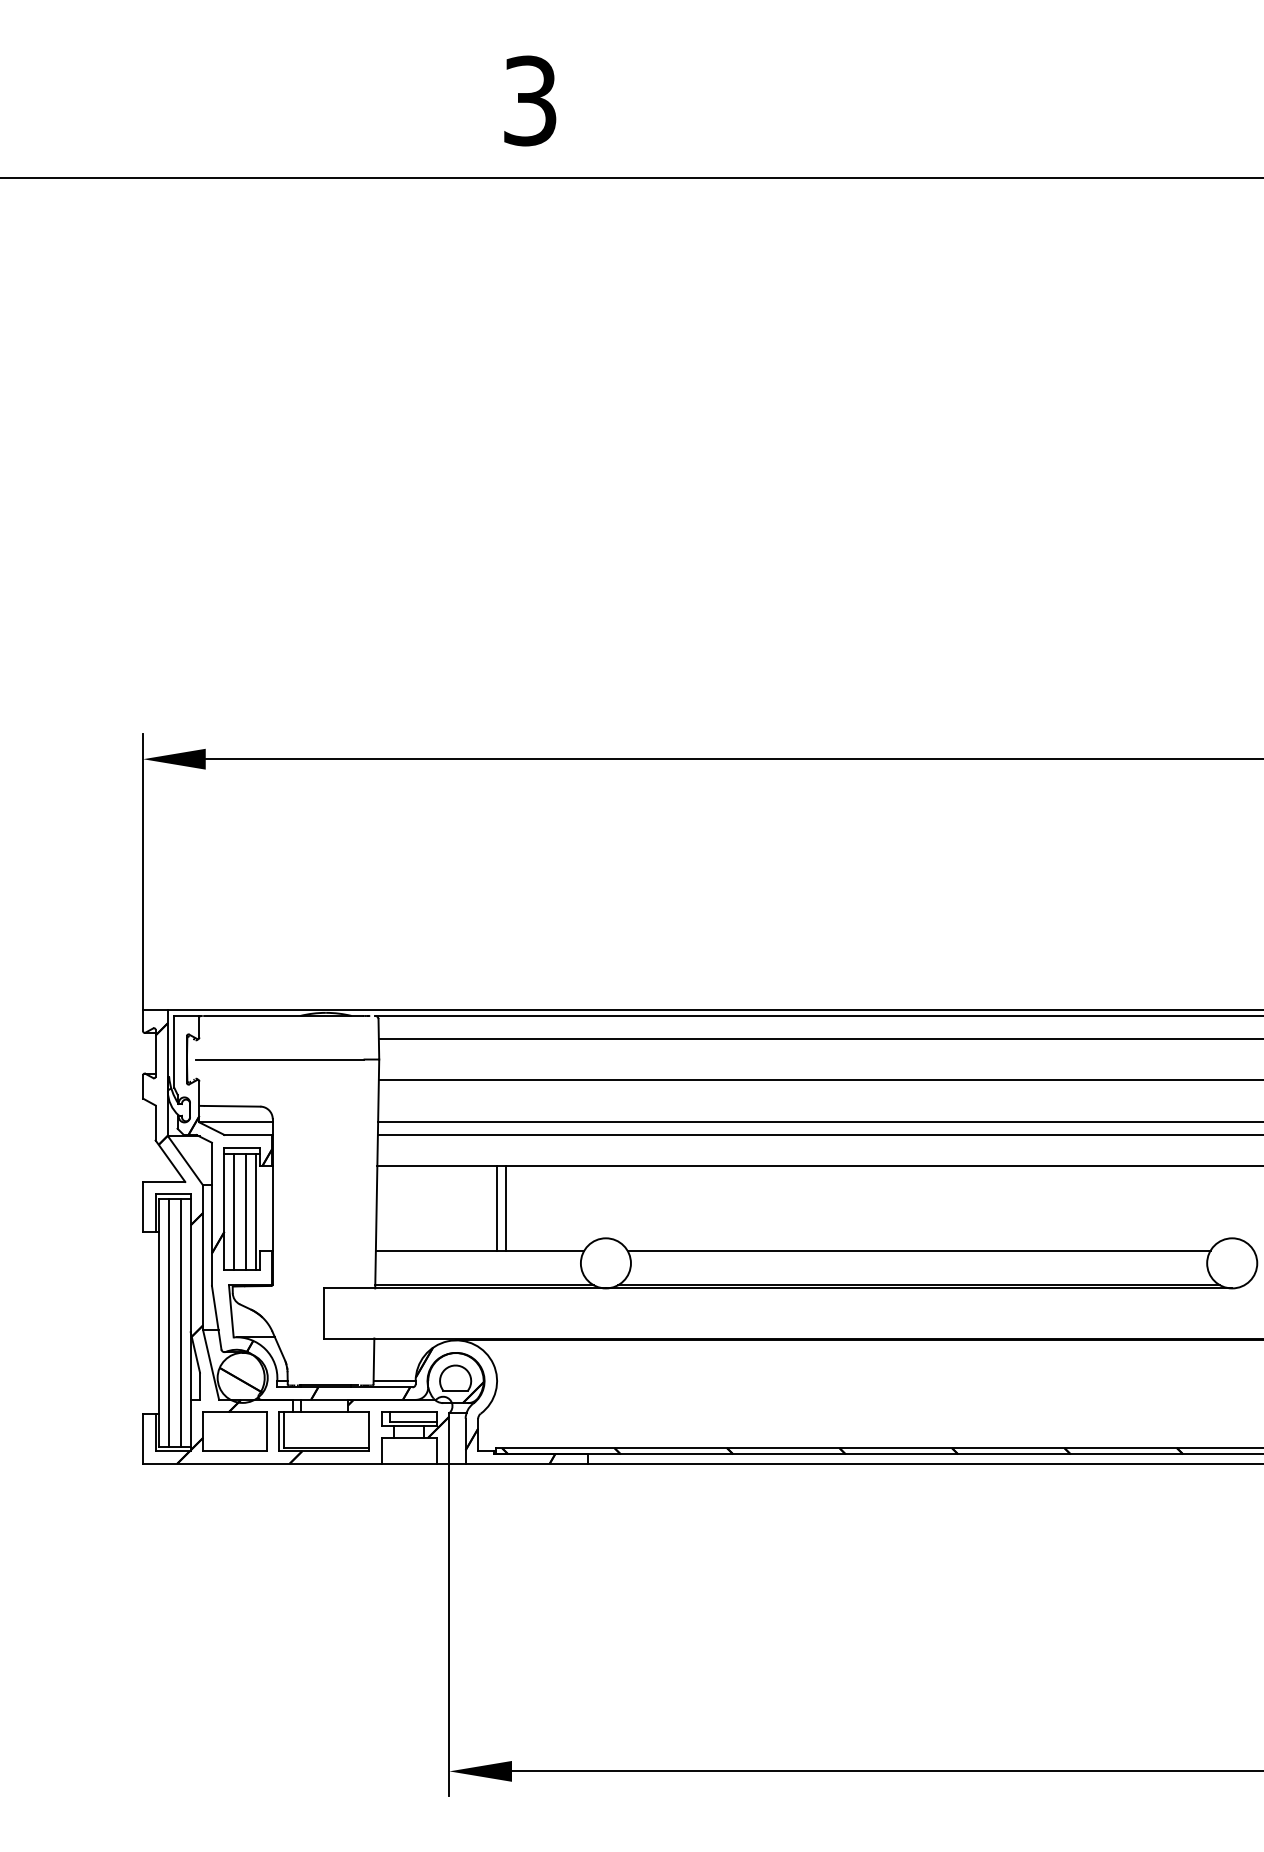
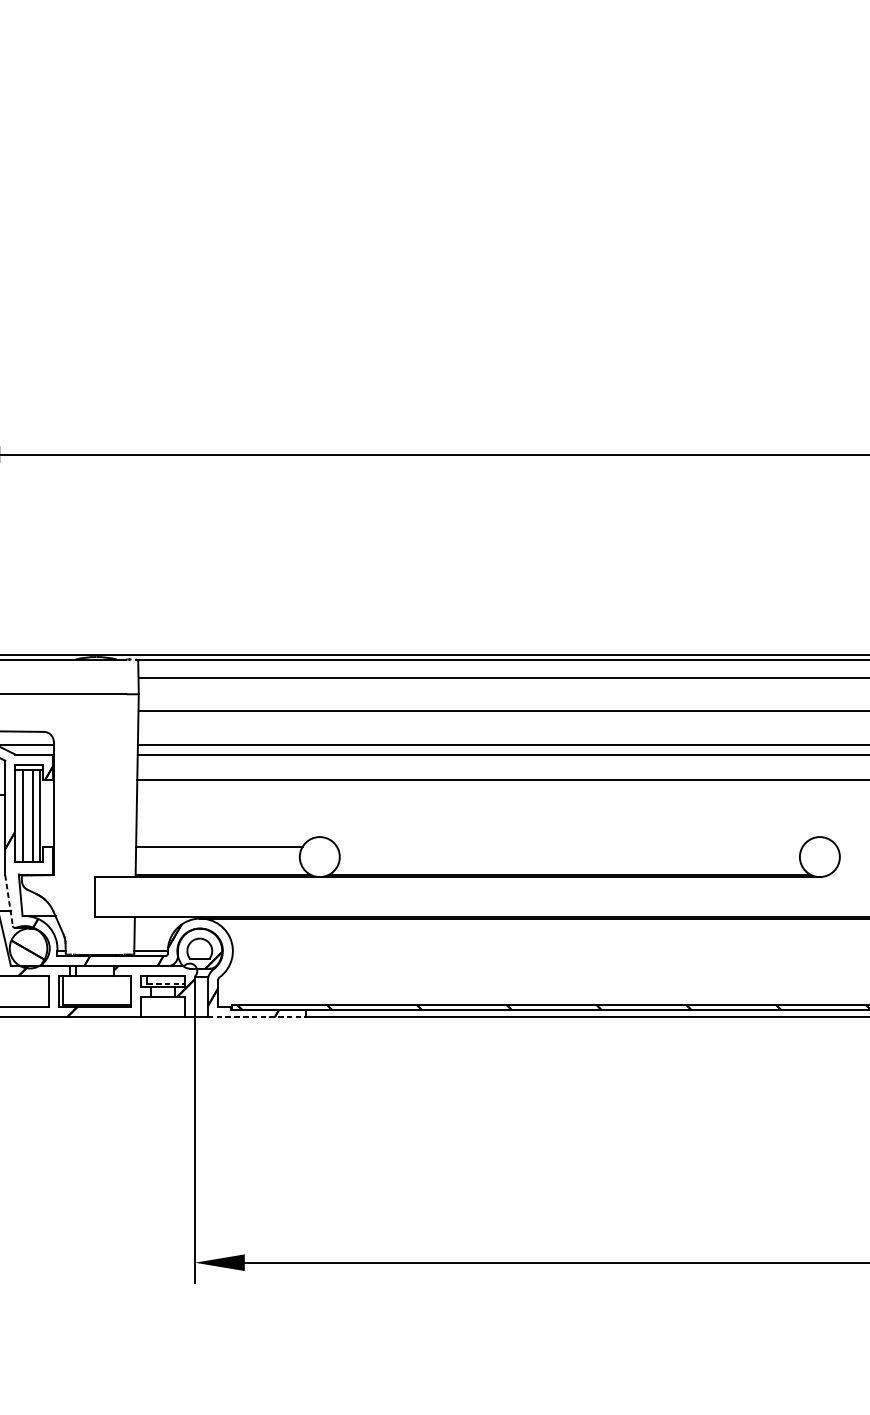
line: (496, 1208) -> (232, 813), removed
line: (506, 1208) -> (240, 813), removed
line: (918, 1250) -> (569, 846), removed
line: (216, 1318) -> (8, 901), solid -> dashed
line: (413, 1421) -> (166, 983), solid -> dashed
line: (527, 1463) -> (257, 1016), solid -> dashed

